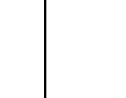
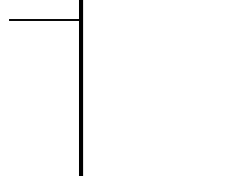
line: (25, 11) -> (45, 20), added

